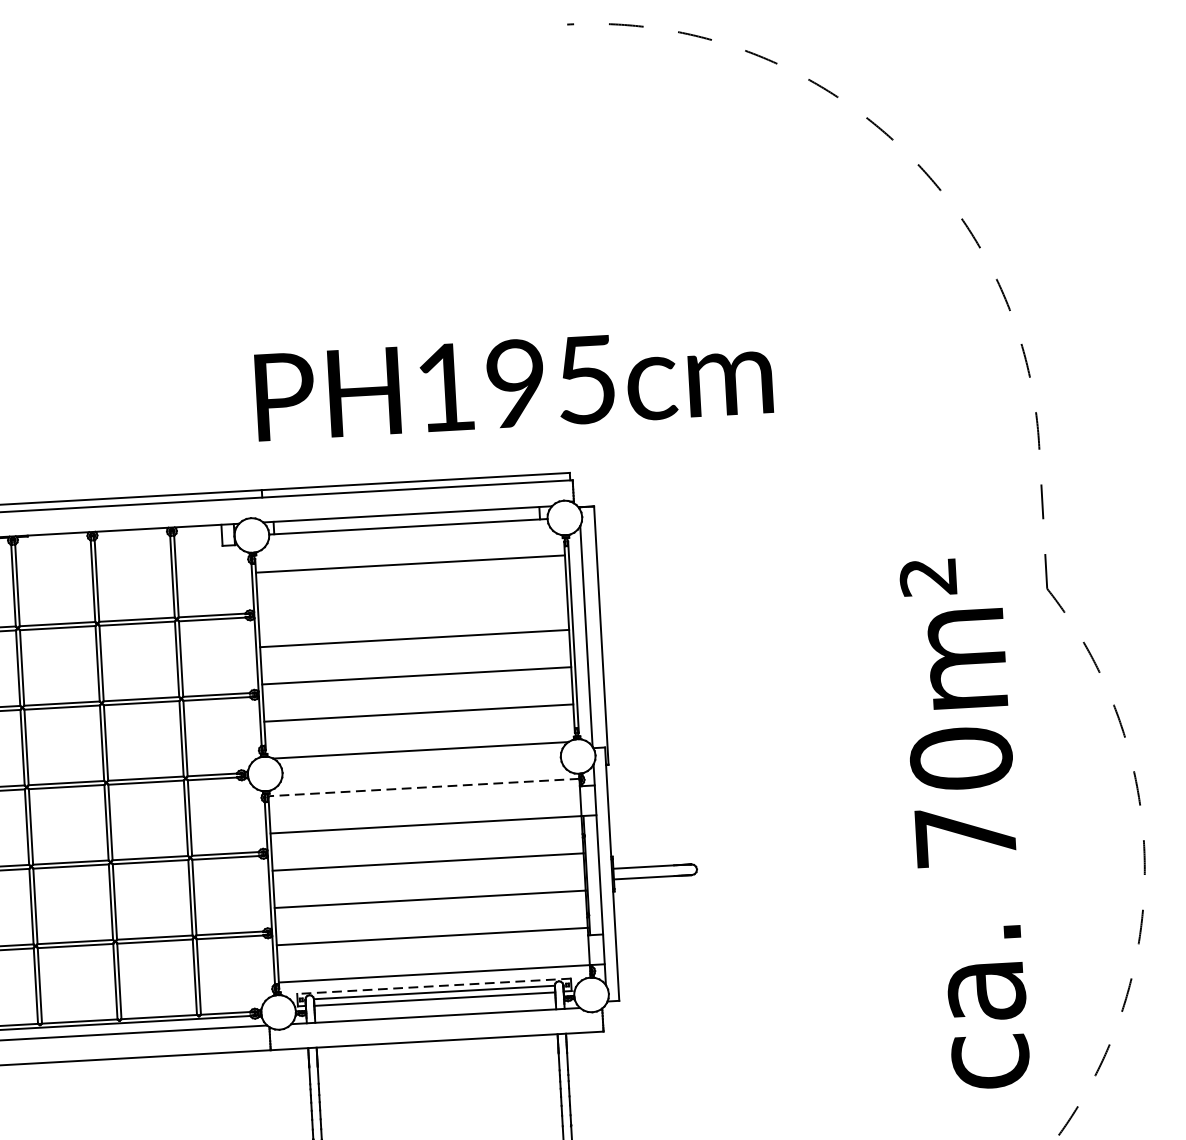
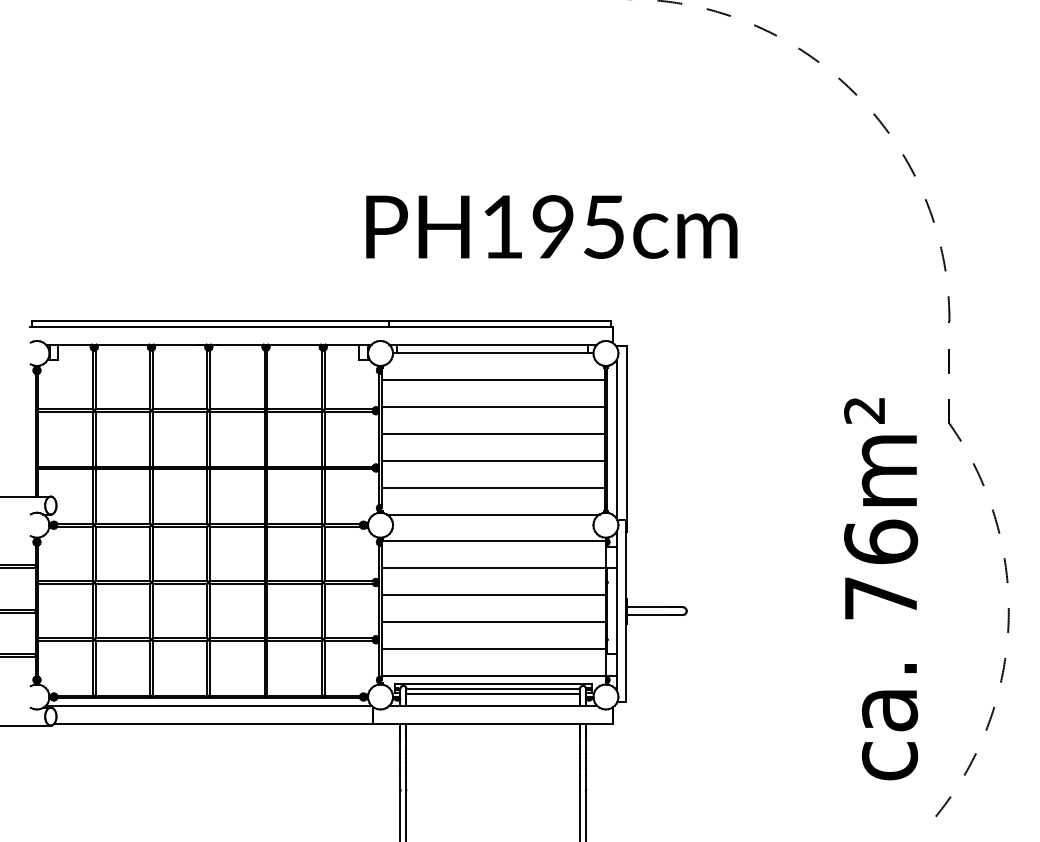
text: (513, 383) -> (551, 226), moved
line: (411, 601) -> (492, 407), added
text: (961, 757) -> (881, 541), 70m² -> 76m²
line: (423, 787) -> (493, 541), dashed -> solid
line: (434, 986) -> (493, 684), dashed -> solid

